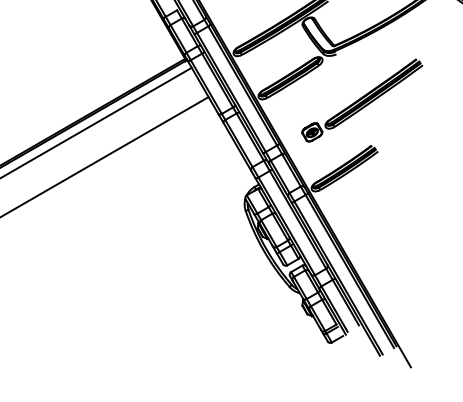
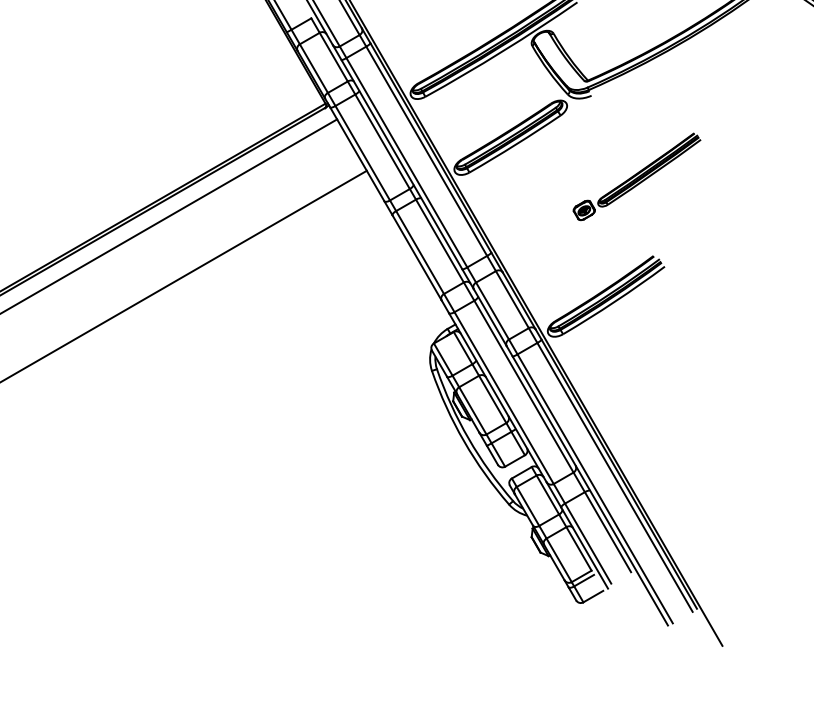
part: (362, 100) -> (637, 176), size x0.6

